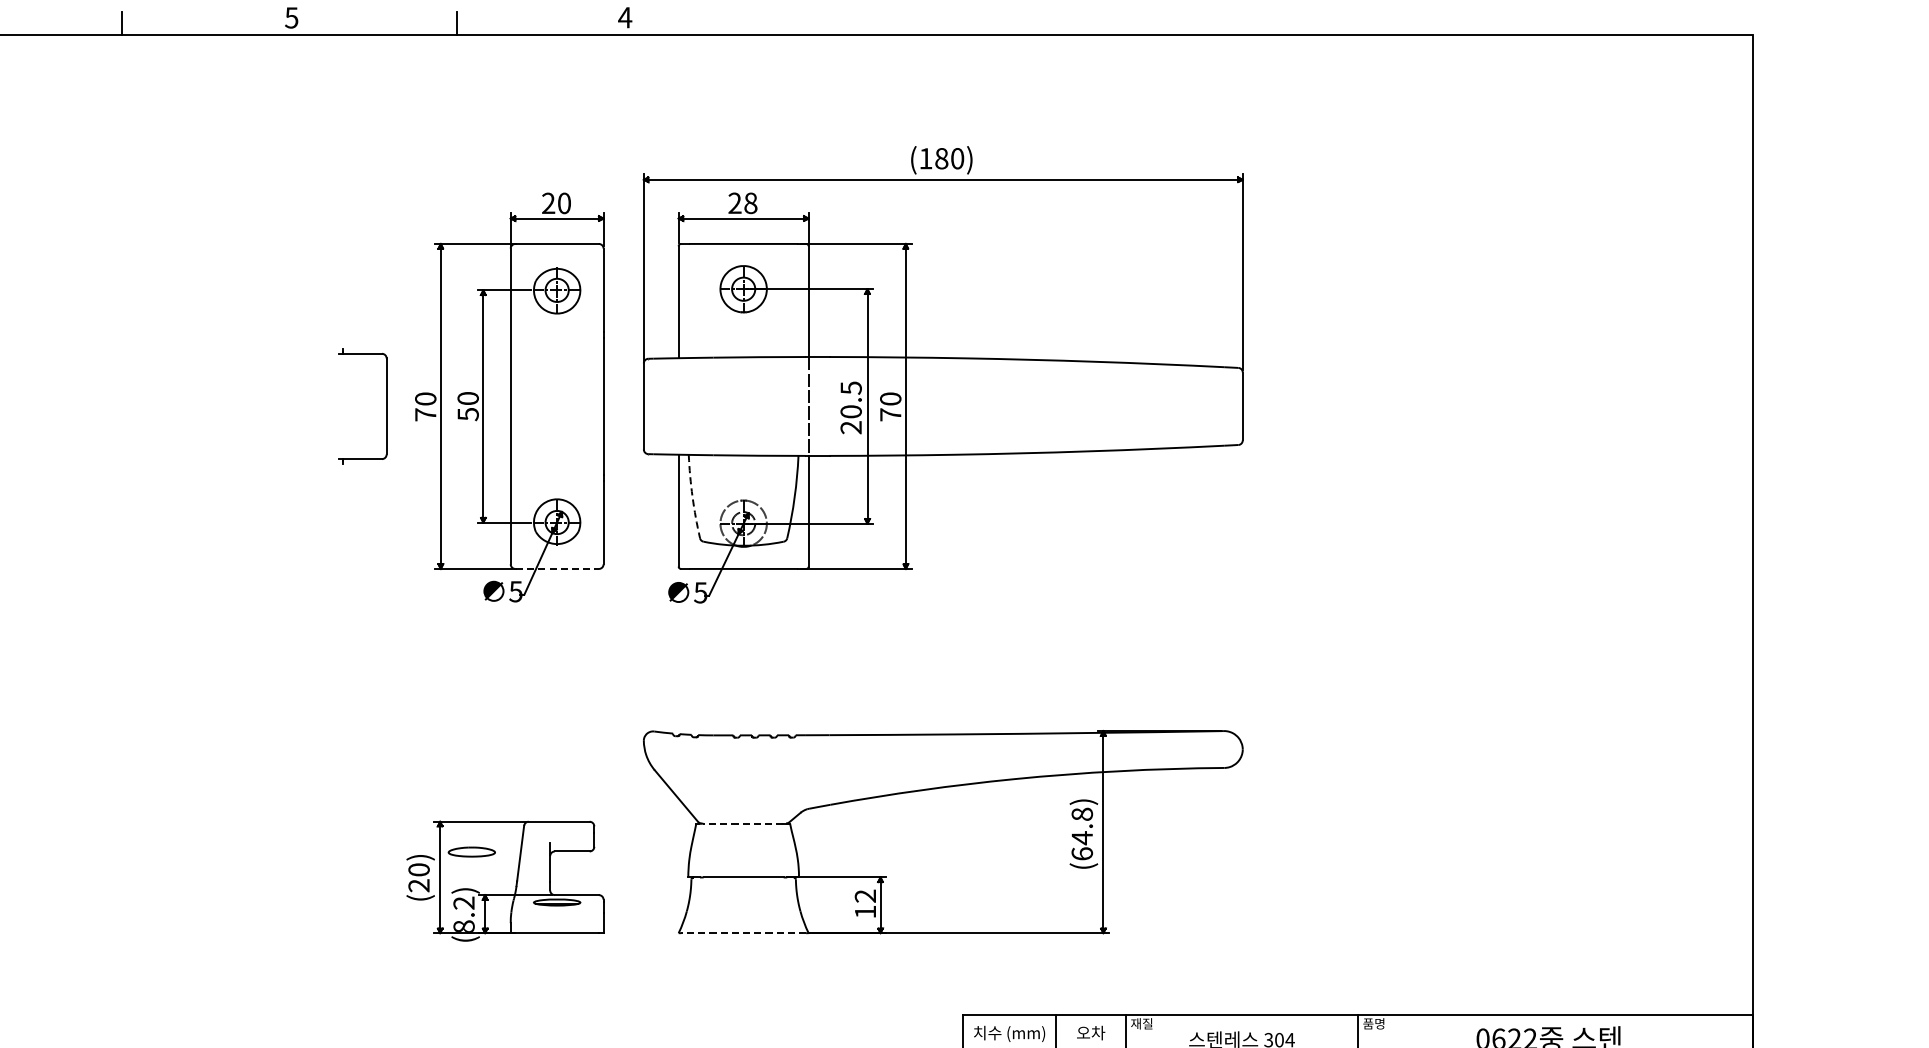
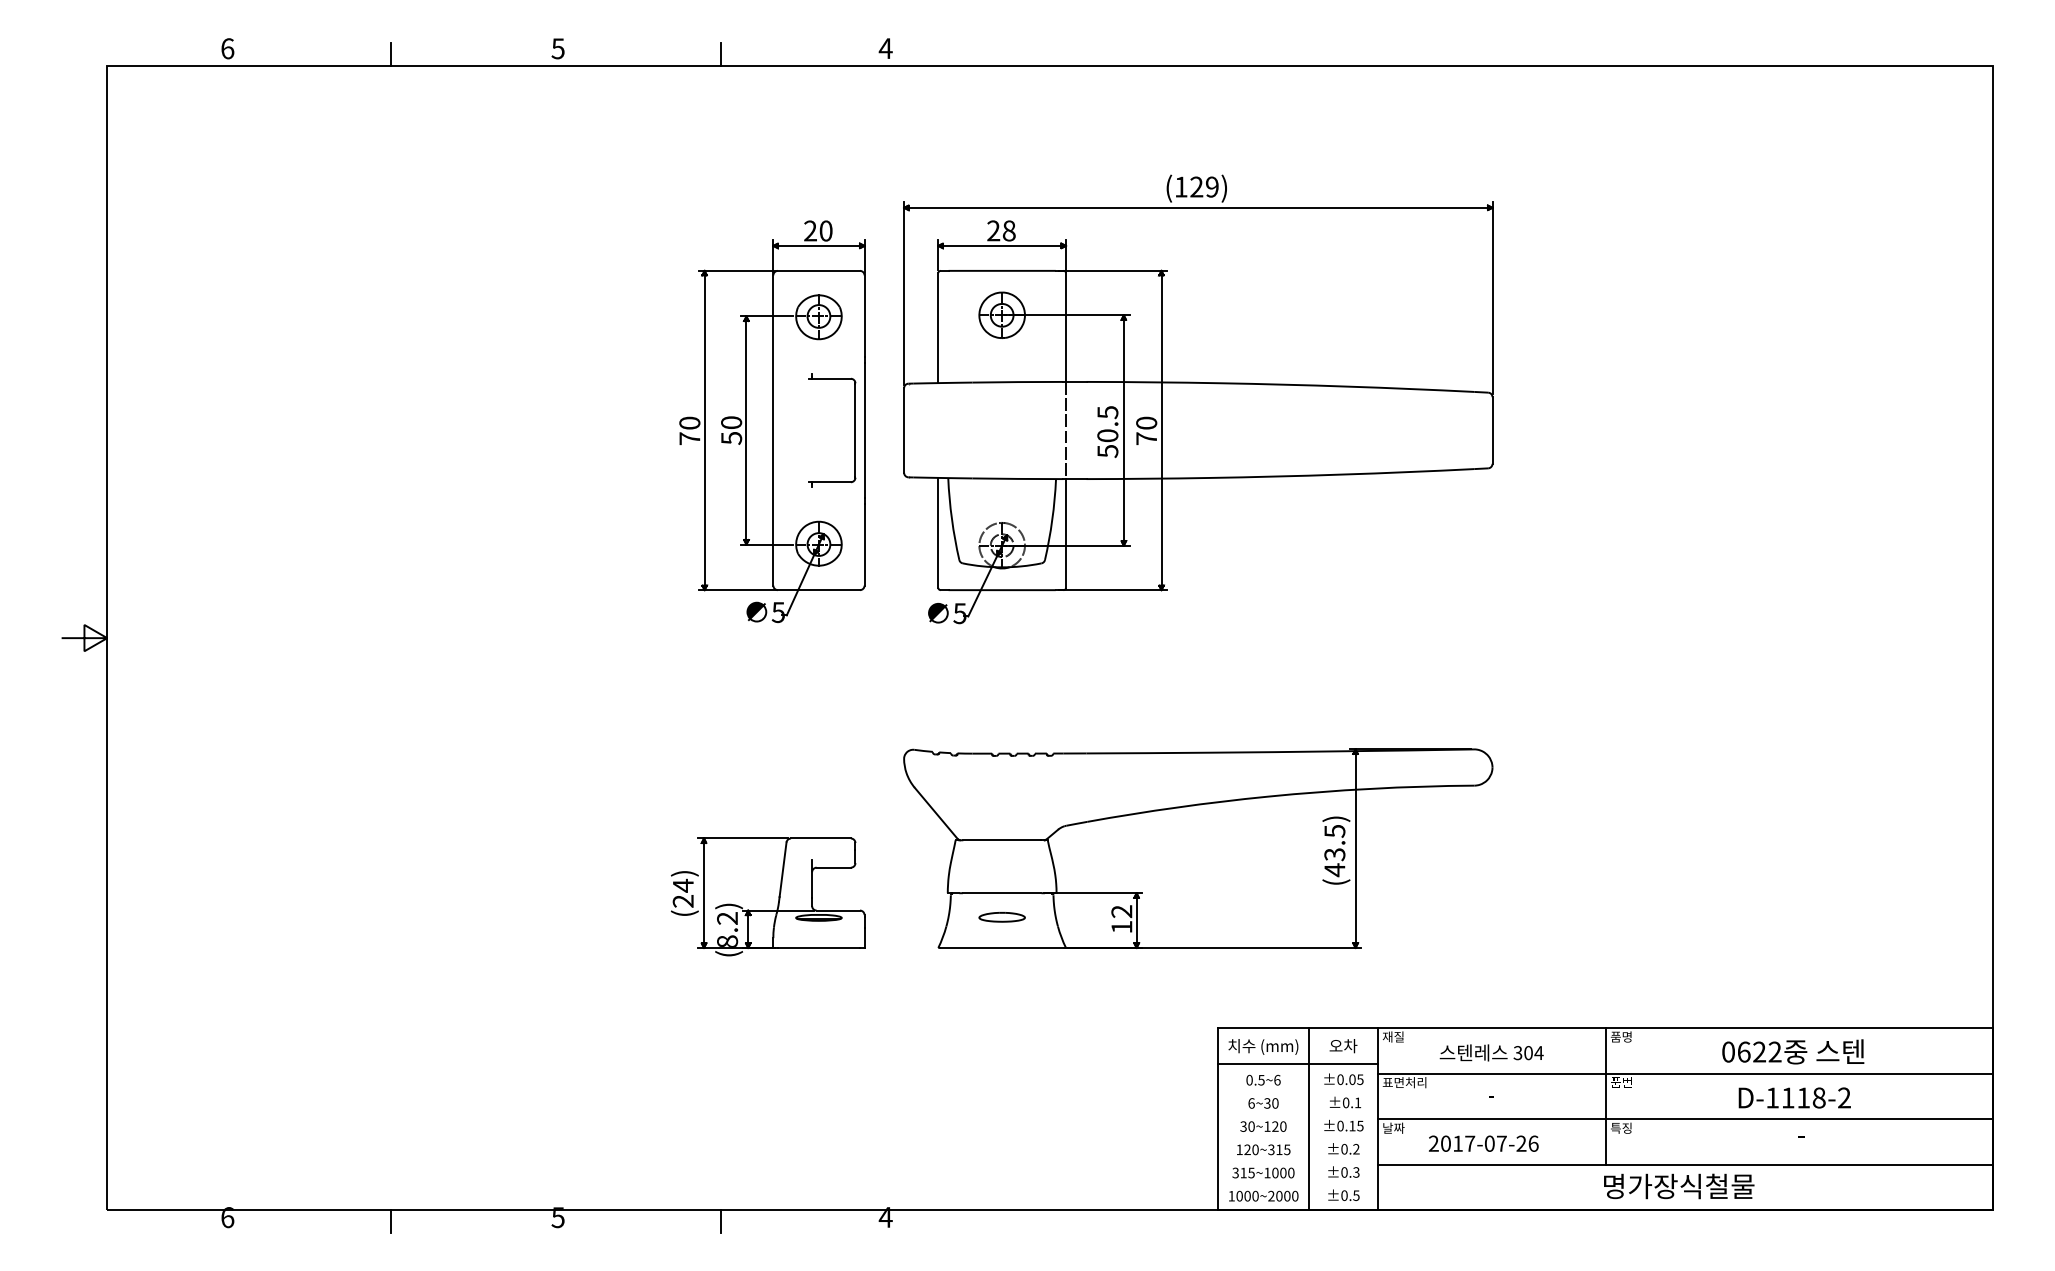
text: (949, 158) -> (1204, 186), (180) -> (129)
part: (385, 406) -> (854, 430), moved
text: (850, 427) -> (1107, 451), 20.5 -> 50.5
arc: (692, 497) -> (951, 519), dashed -> solid
line: (557, 569) -> (819, 590), dashed -> solid
line: (742, 823) -> (1001, 840), dashed -> solid
text: (1081, 833) -> (1334, 850), (64.8) -> (43.5)
part: (471, 852) -> (1001, 917), moved
text: (418, 869) -> (682, 885), (20) -> (24)
line: (742, 932) -> (1001, 947), dashed -> solid

